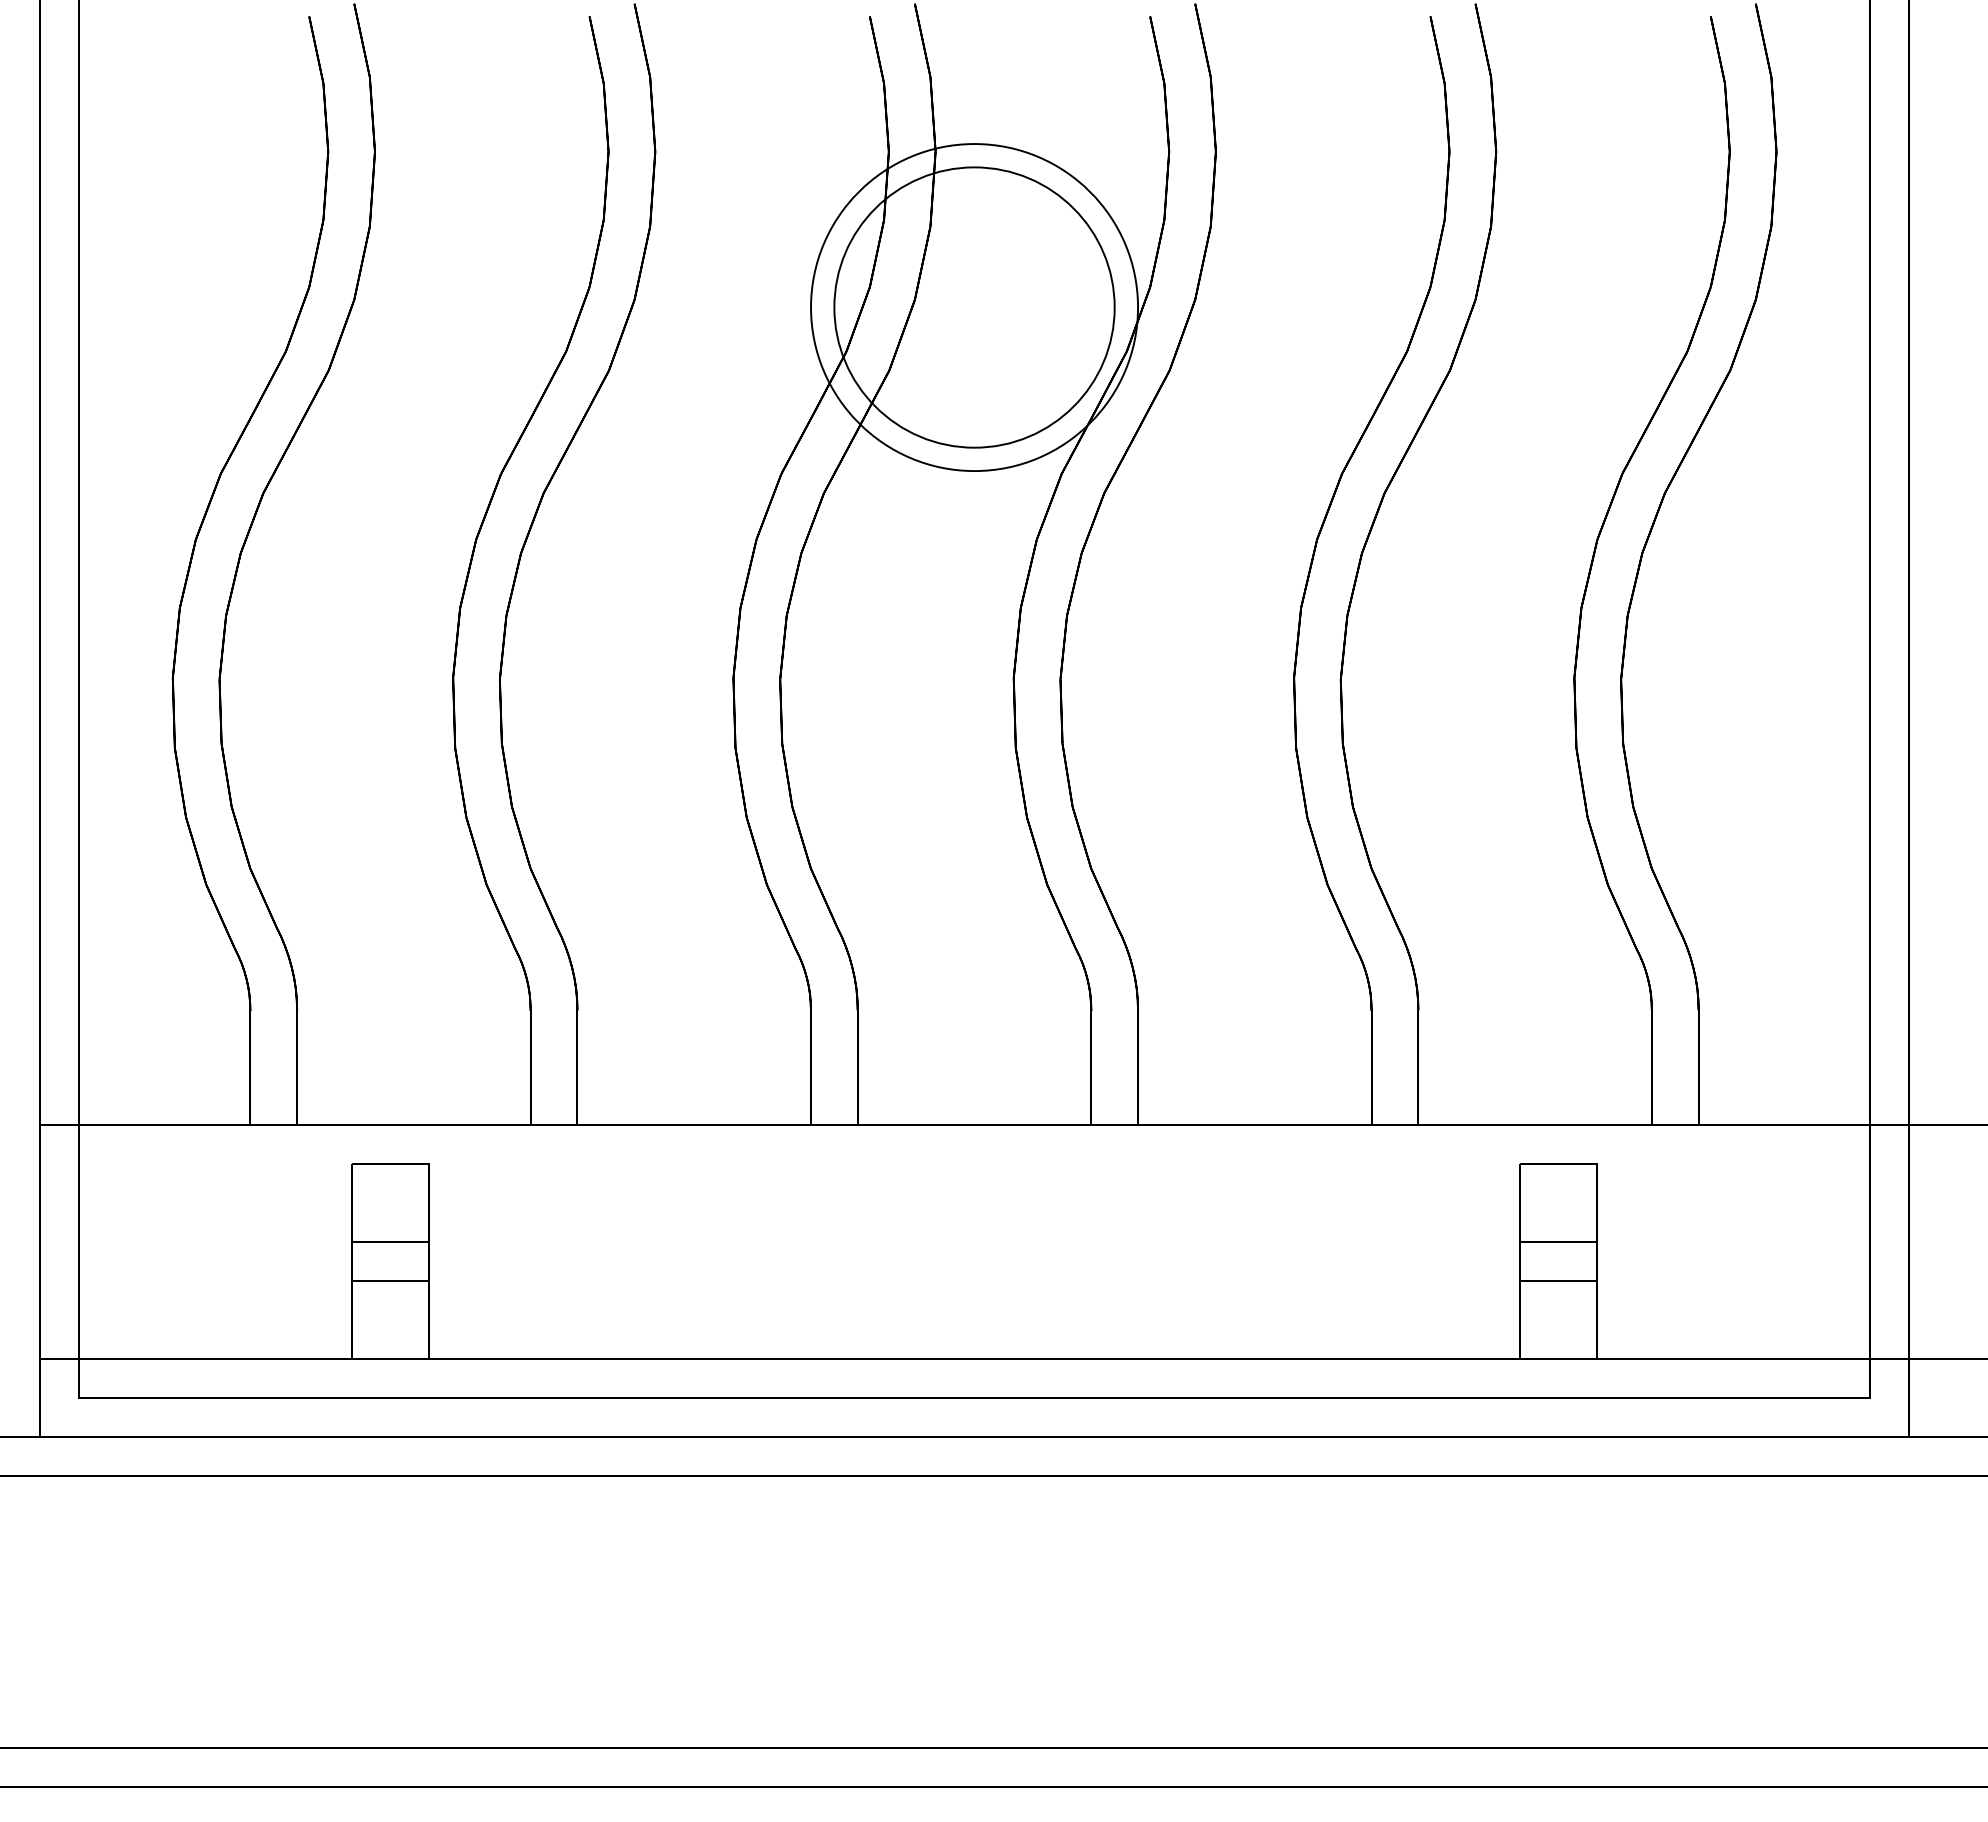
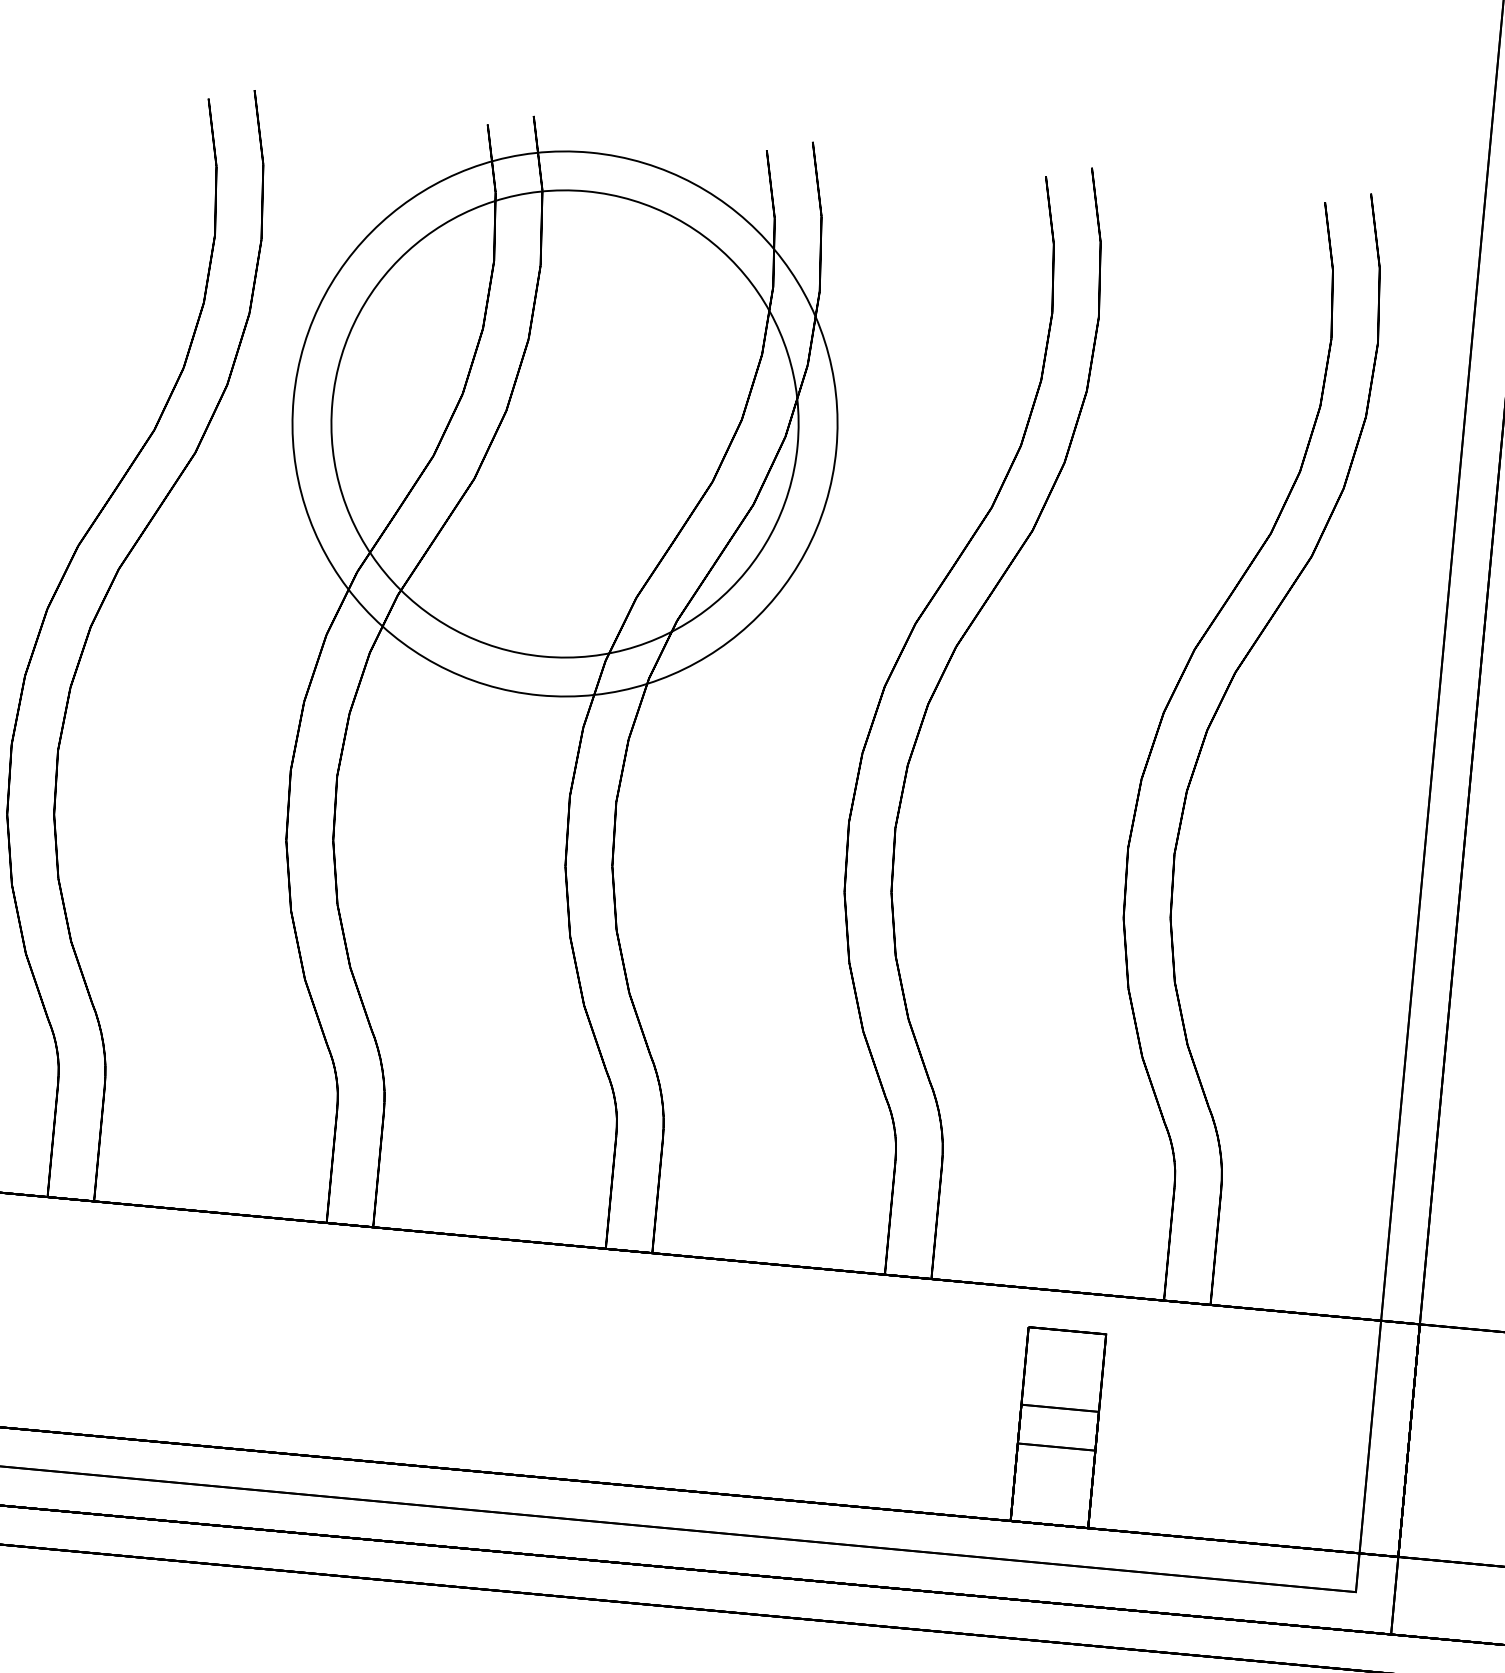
circle: (974, 307) -> (565, 423), size x1.67
circle: (974, 307) -> (565, 423), size x1.67

